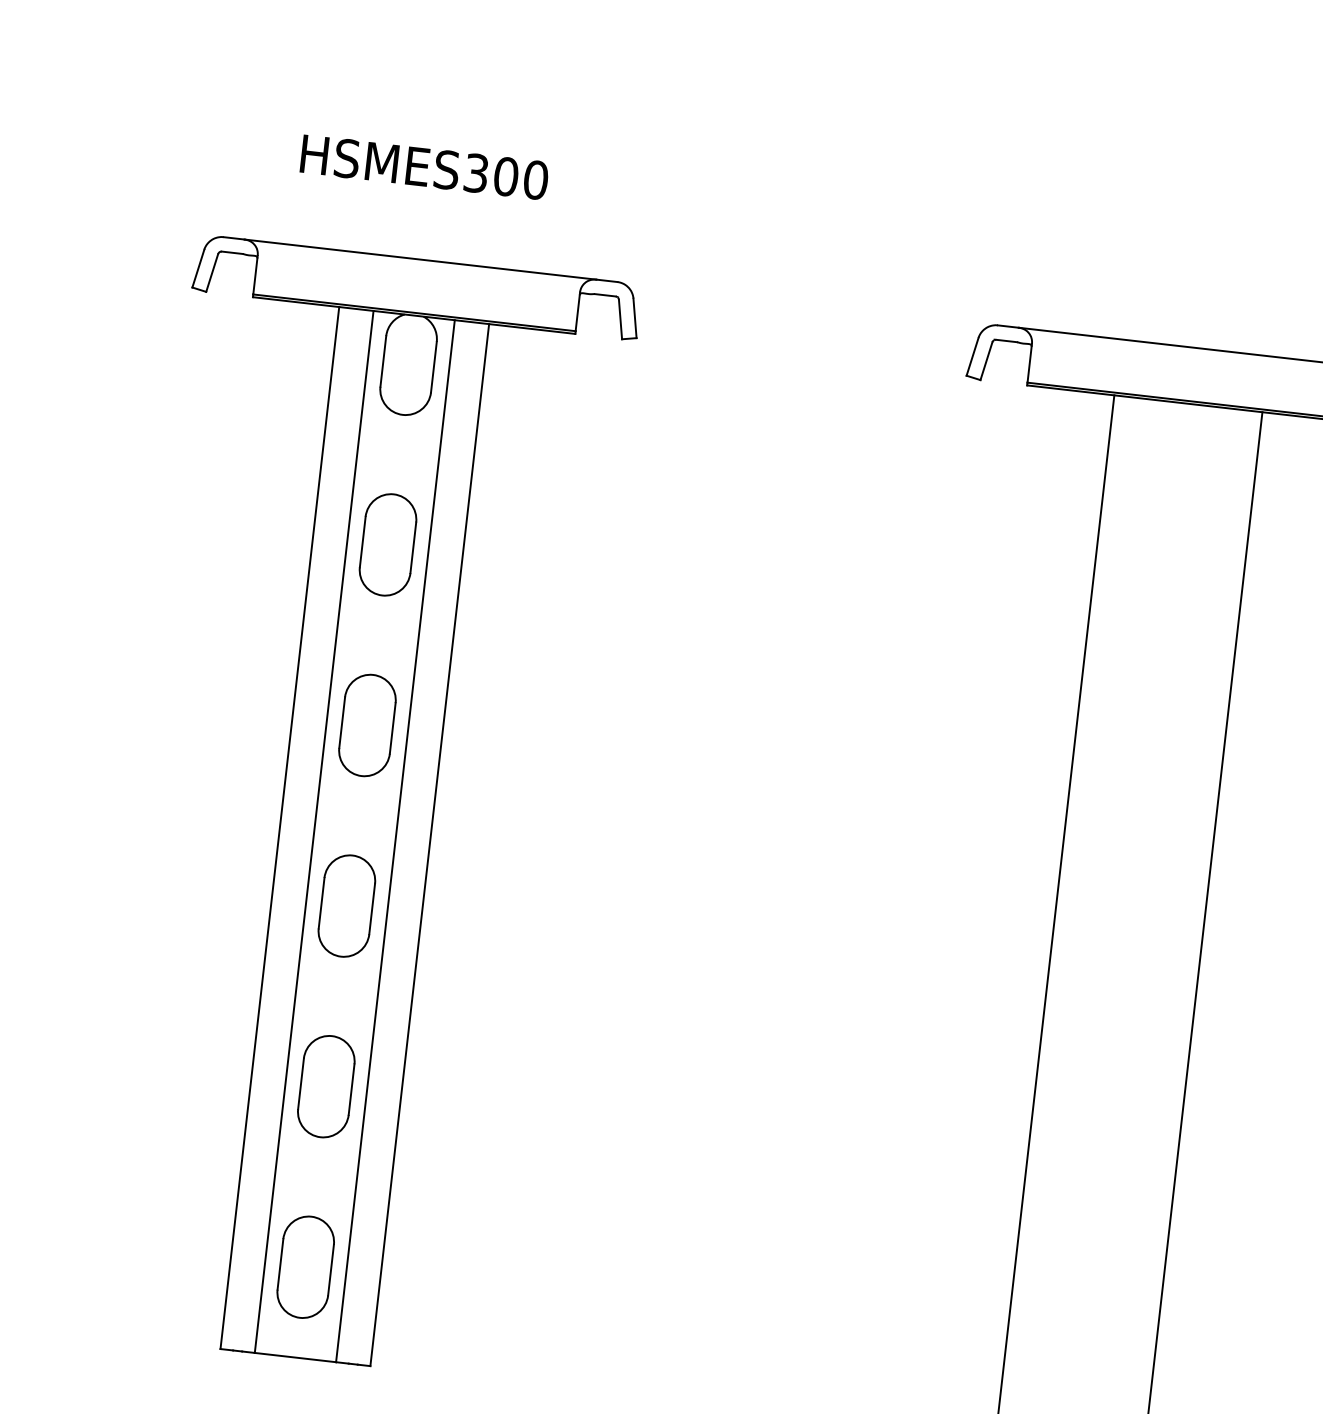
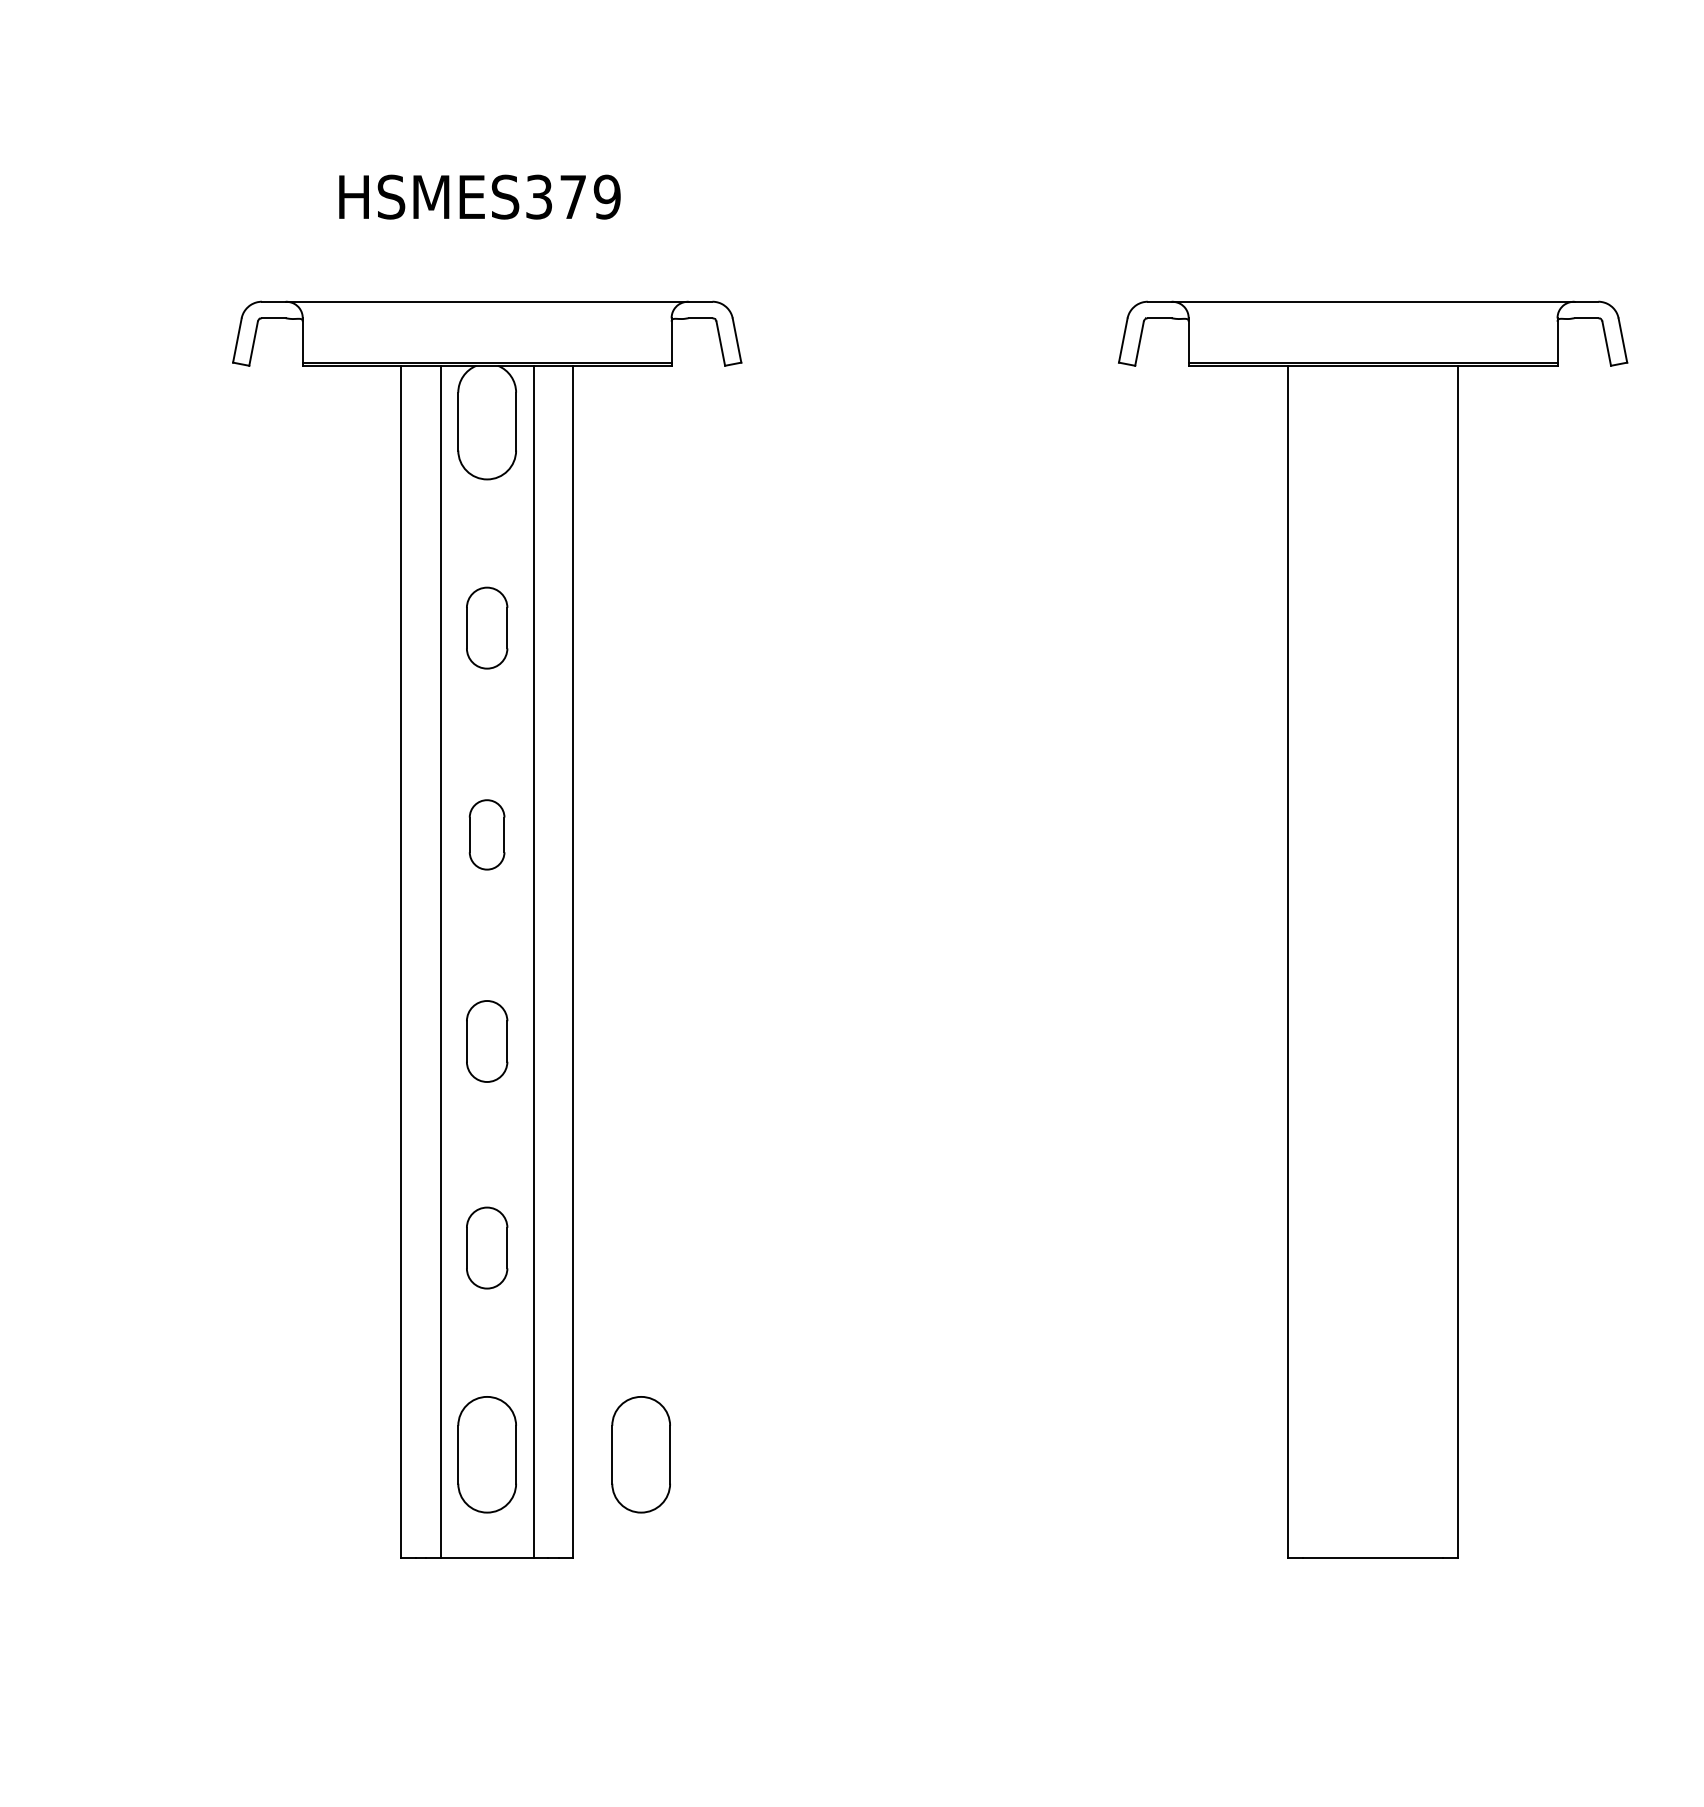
text: (521, 177) -> (590, 196), HSMES300 -> HSMES379
part: (387, 544) -> (486, 627), size x0.7
part: (366, 725) -> (486, 834), size x0.6
part: (346, 906) -> (486, 1041), size x0.7
part: (325, 1086) -> (486, 1247), size x0.7
part: (439, 1282) -> (640, 1454), added

